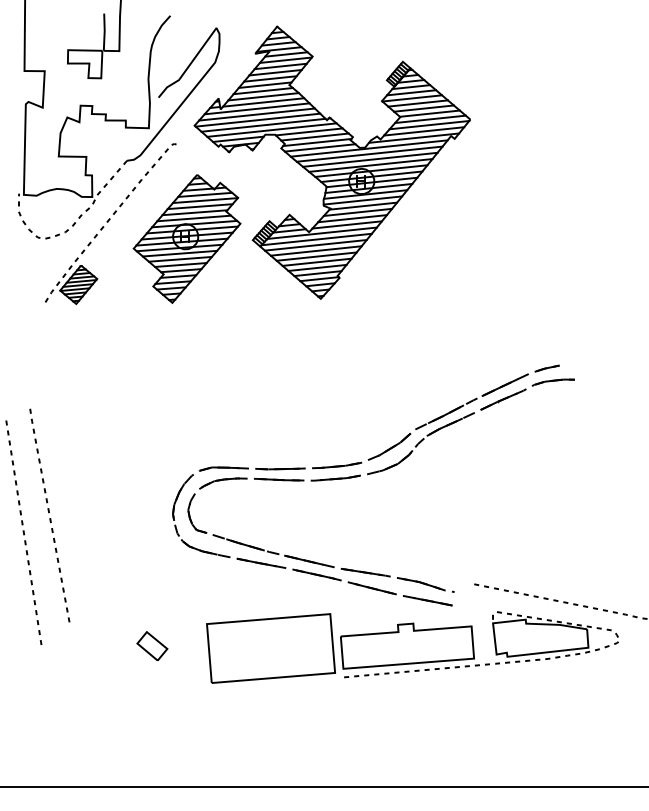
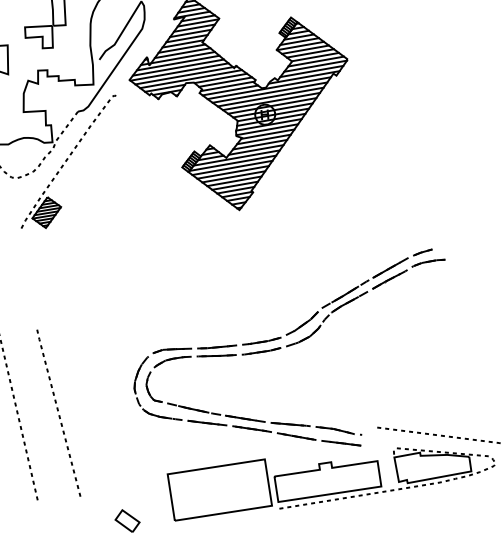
part: (186, 238) -> (129, 169), removed
part: (49, 515) -> (58, 413), moved
part: (152, 645) -> (127, 520), moved

